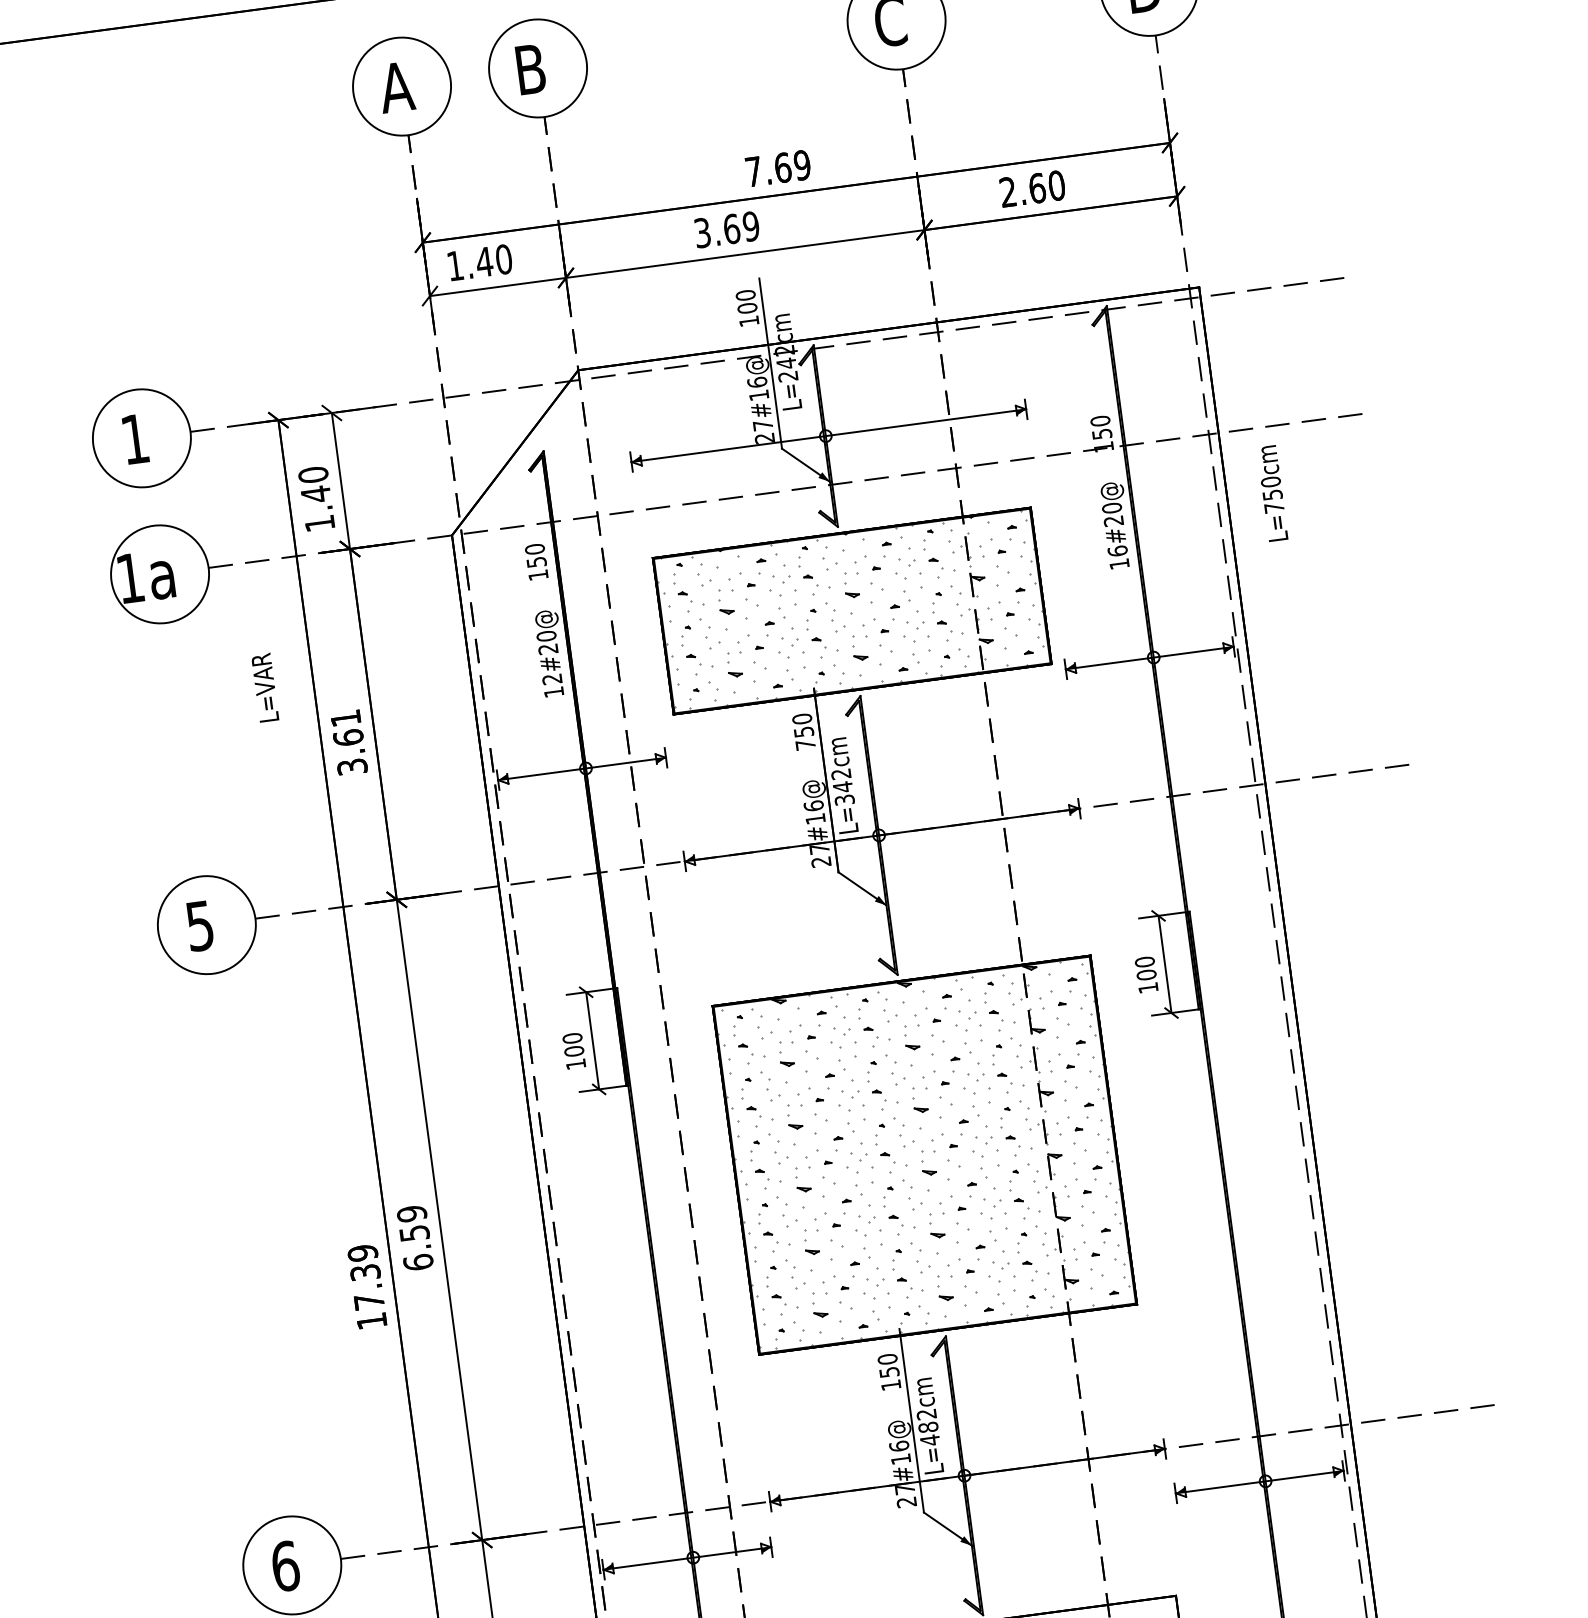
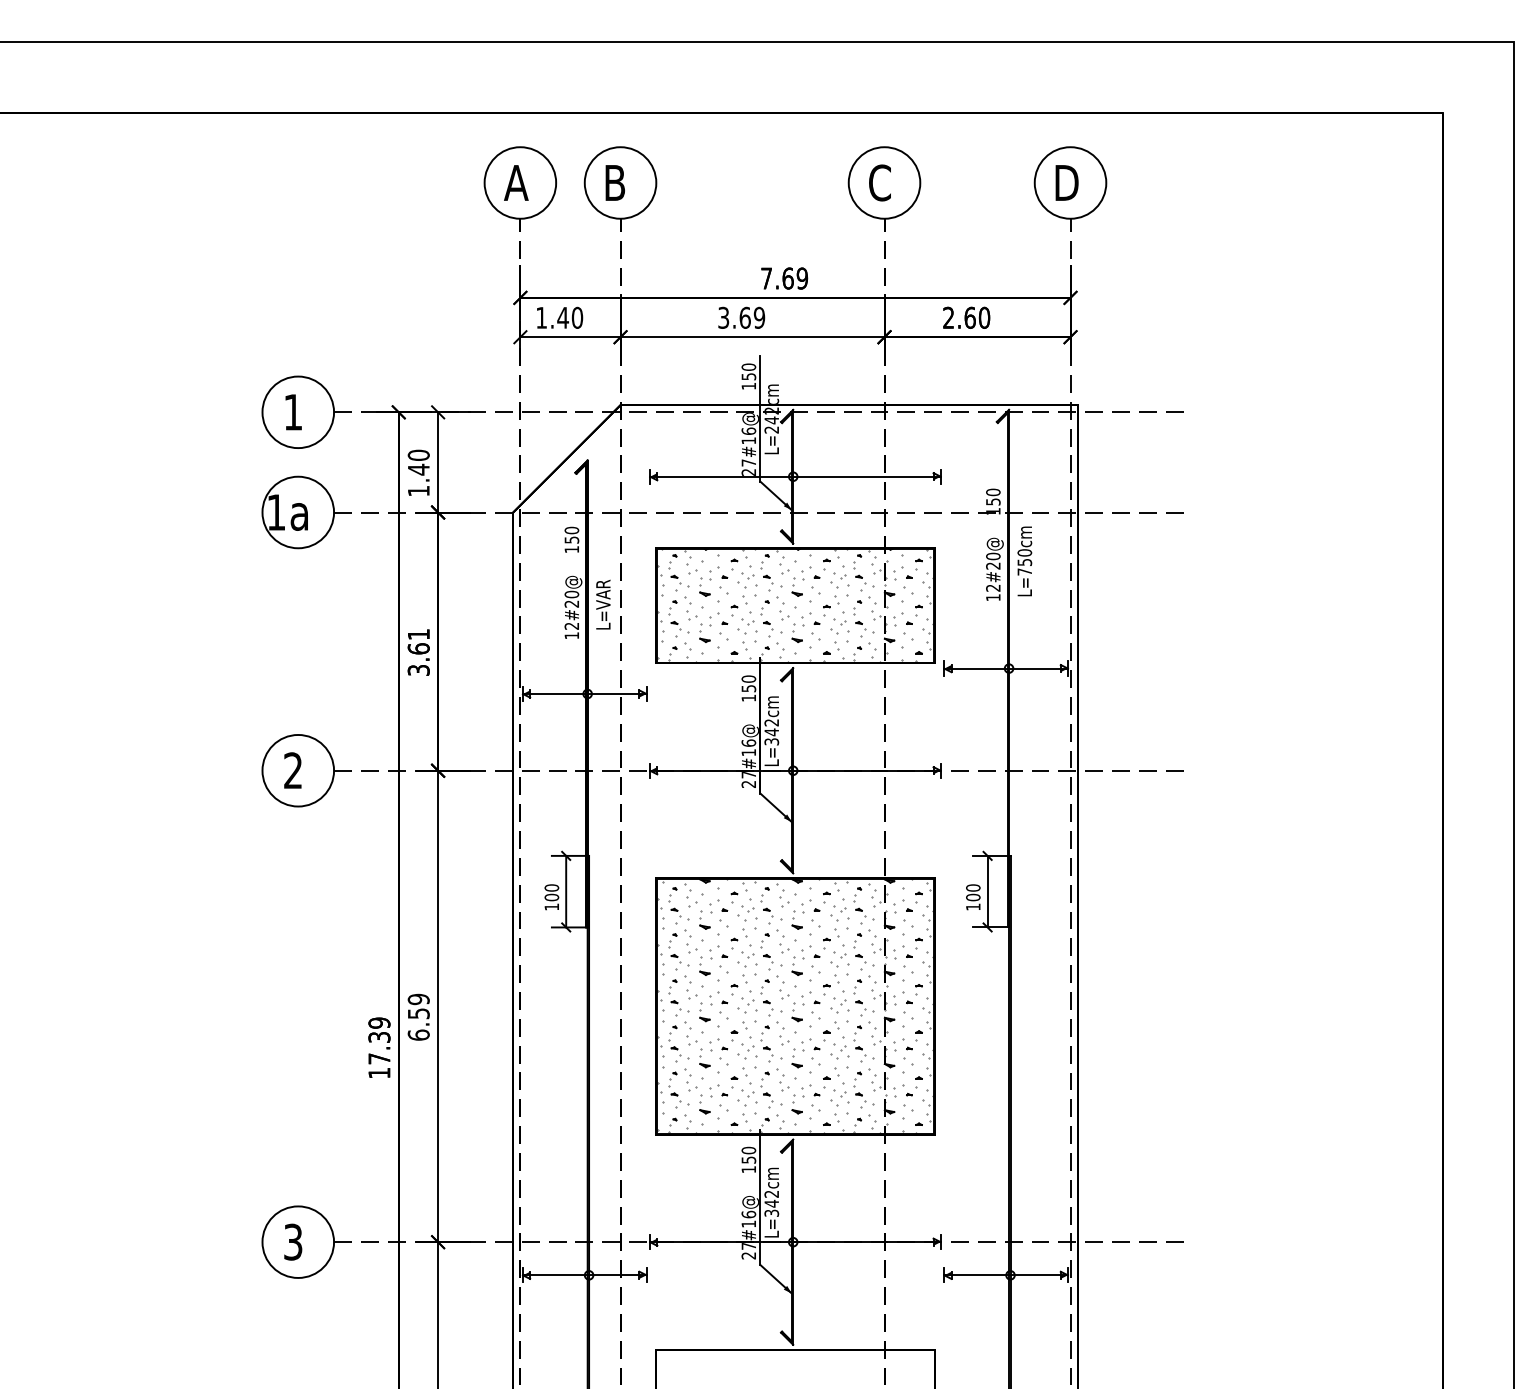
text: (746, 308) -> (748, 376), 100 -> 150
text: (1272, 493) -> (1024, 561), moved
text: (1117, 550) -> (993, 587), 16#20@ -> 12#20@
text: (265, 687) -> (603, 604), moved
text: (805, 744) -> (748, 697), 750 -> 150
text: (198, 925) -> (292, 770), 5 -> 2
text: (928, 1433) -> (771, 1208), L=482cm -> L=342cm
text: (285, 1565) -> (293, 1241), 6 -> 3

